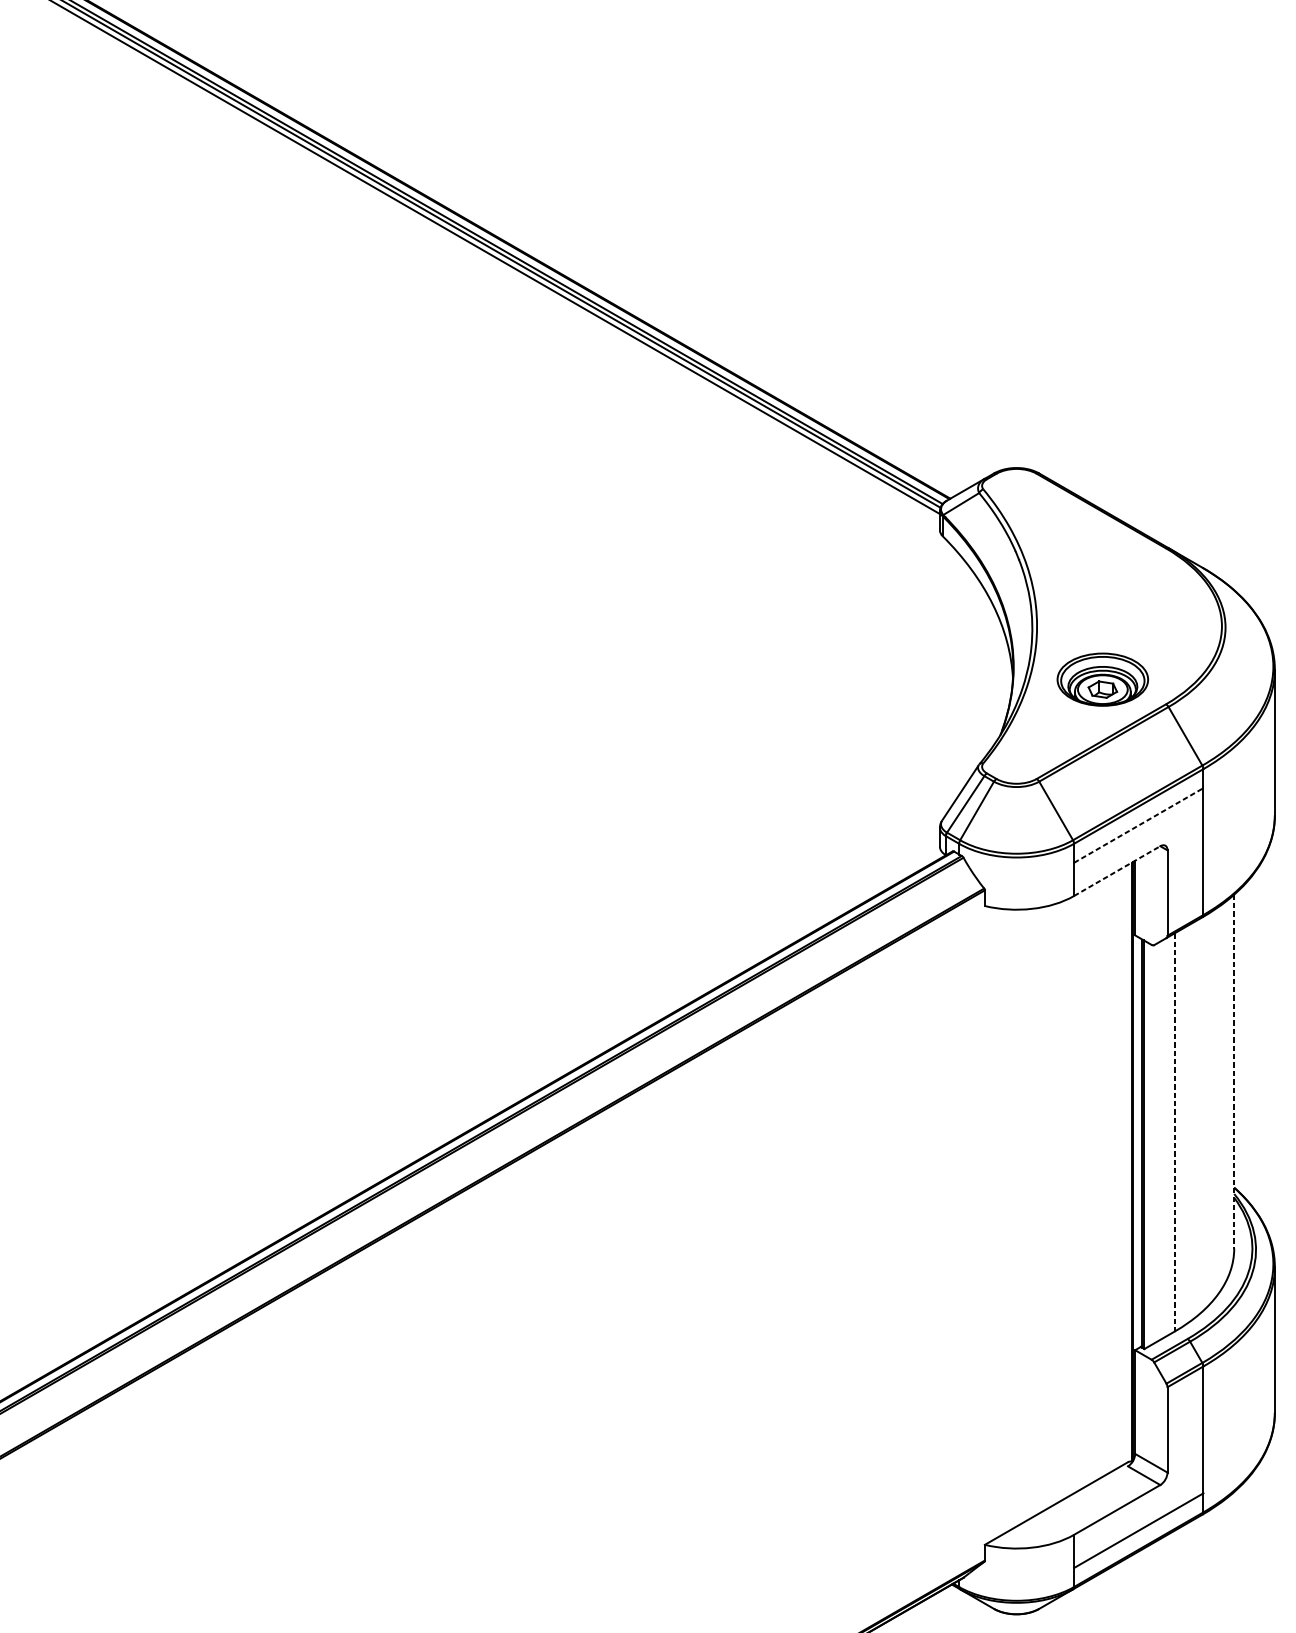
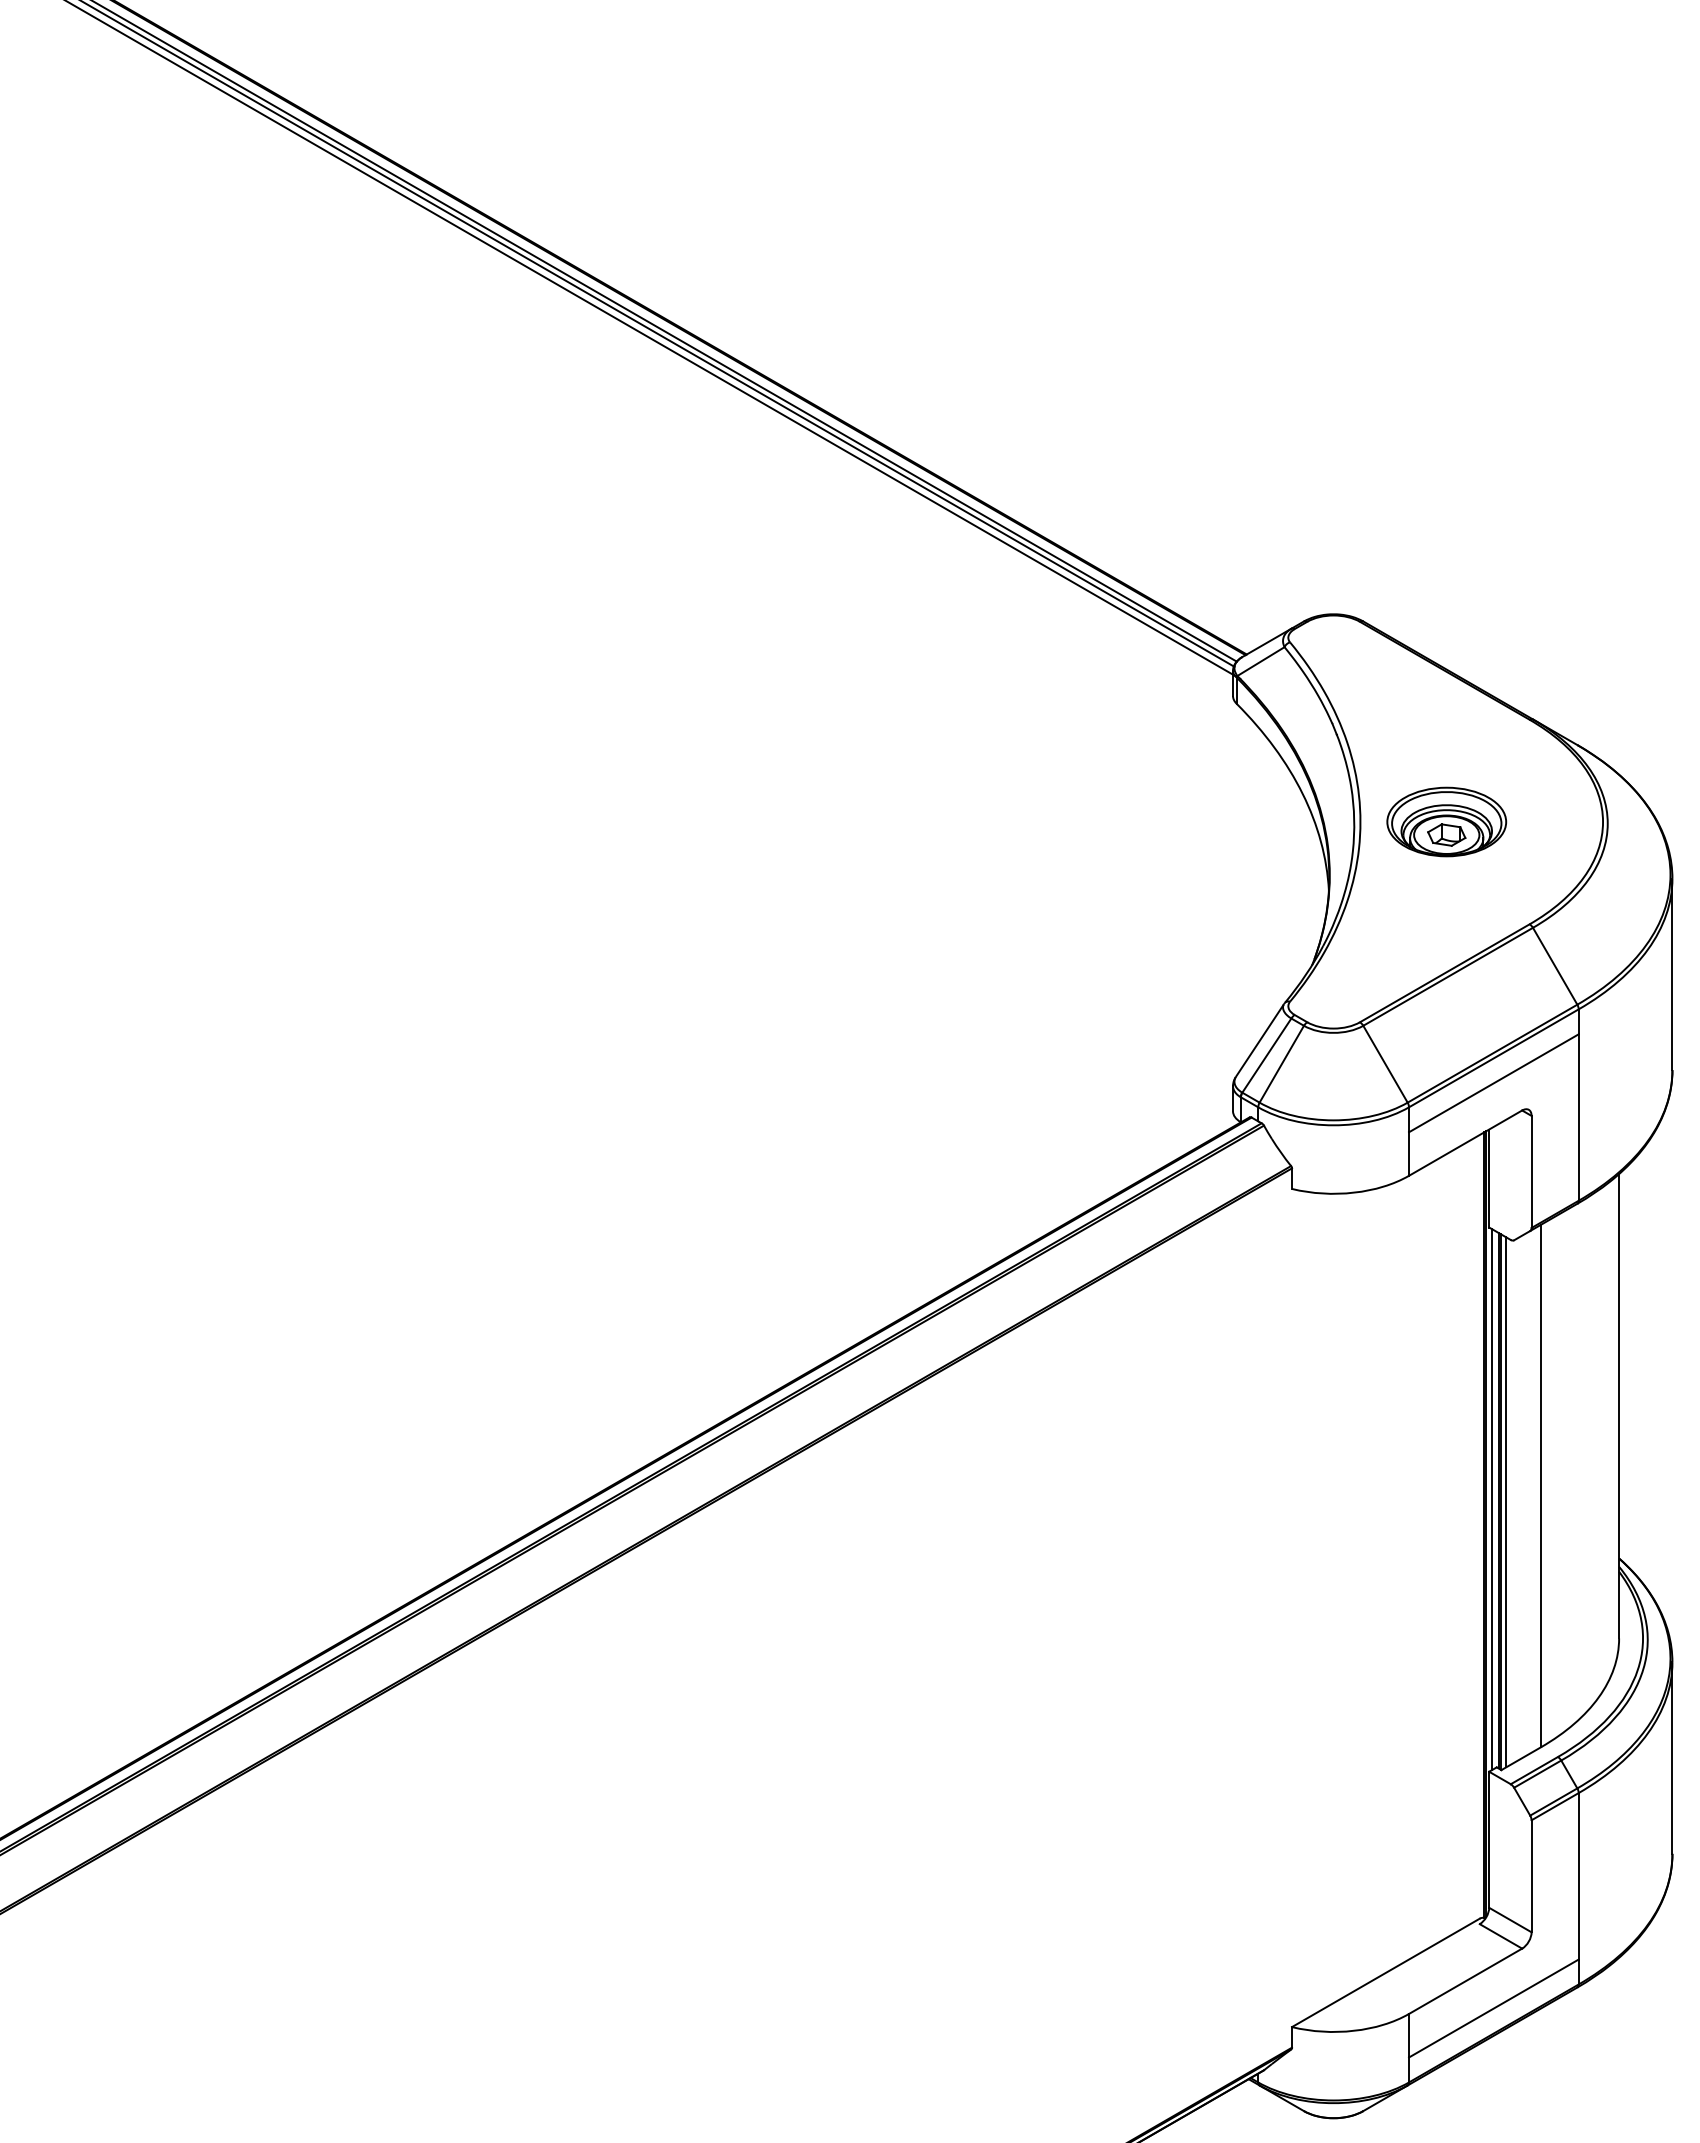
part: (1102, 679) -> (1446, 821), moved
line: (1138, 825) -> (1493, 1083), dashed -> solid
line: (1117, 870) -> (1466, 1142), dashed -> solid
line: (1234, 1071) -> (1619, 1406), dashed -> solid
line: (1175, 1132) -> (1541, 1486), dashed -> solid
line: (1137, 1142) -> (1492, 1499), added
line: (1148, 1145) -> (1506, 1502), added

